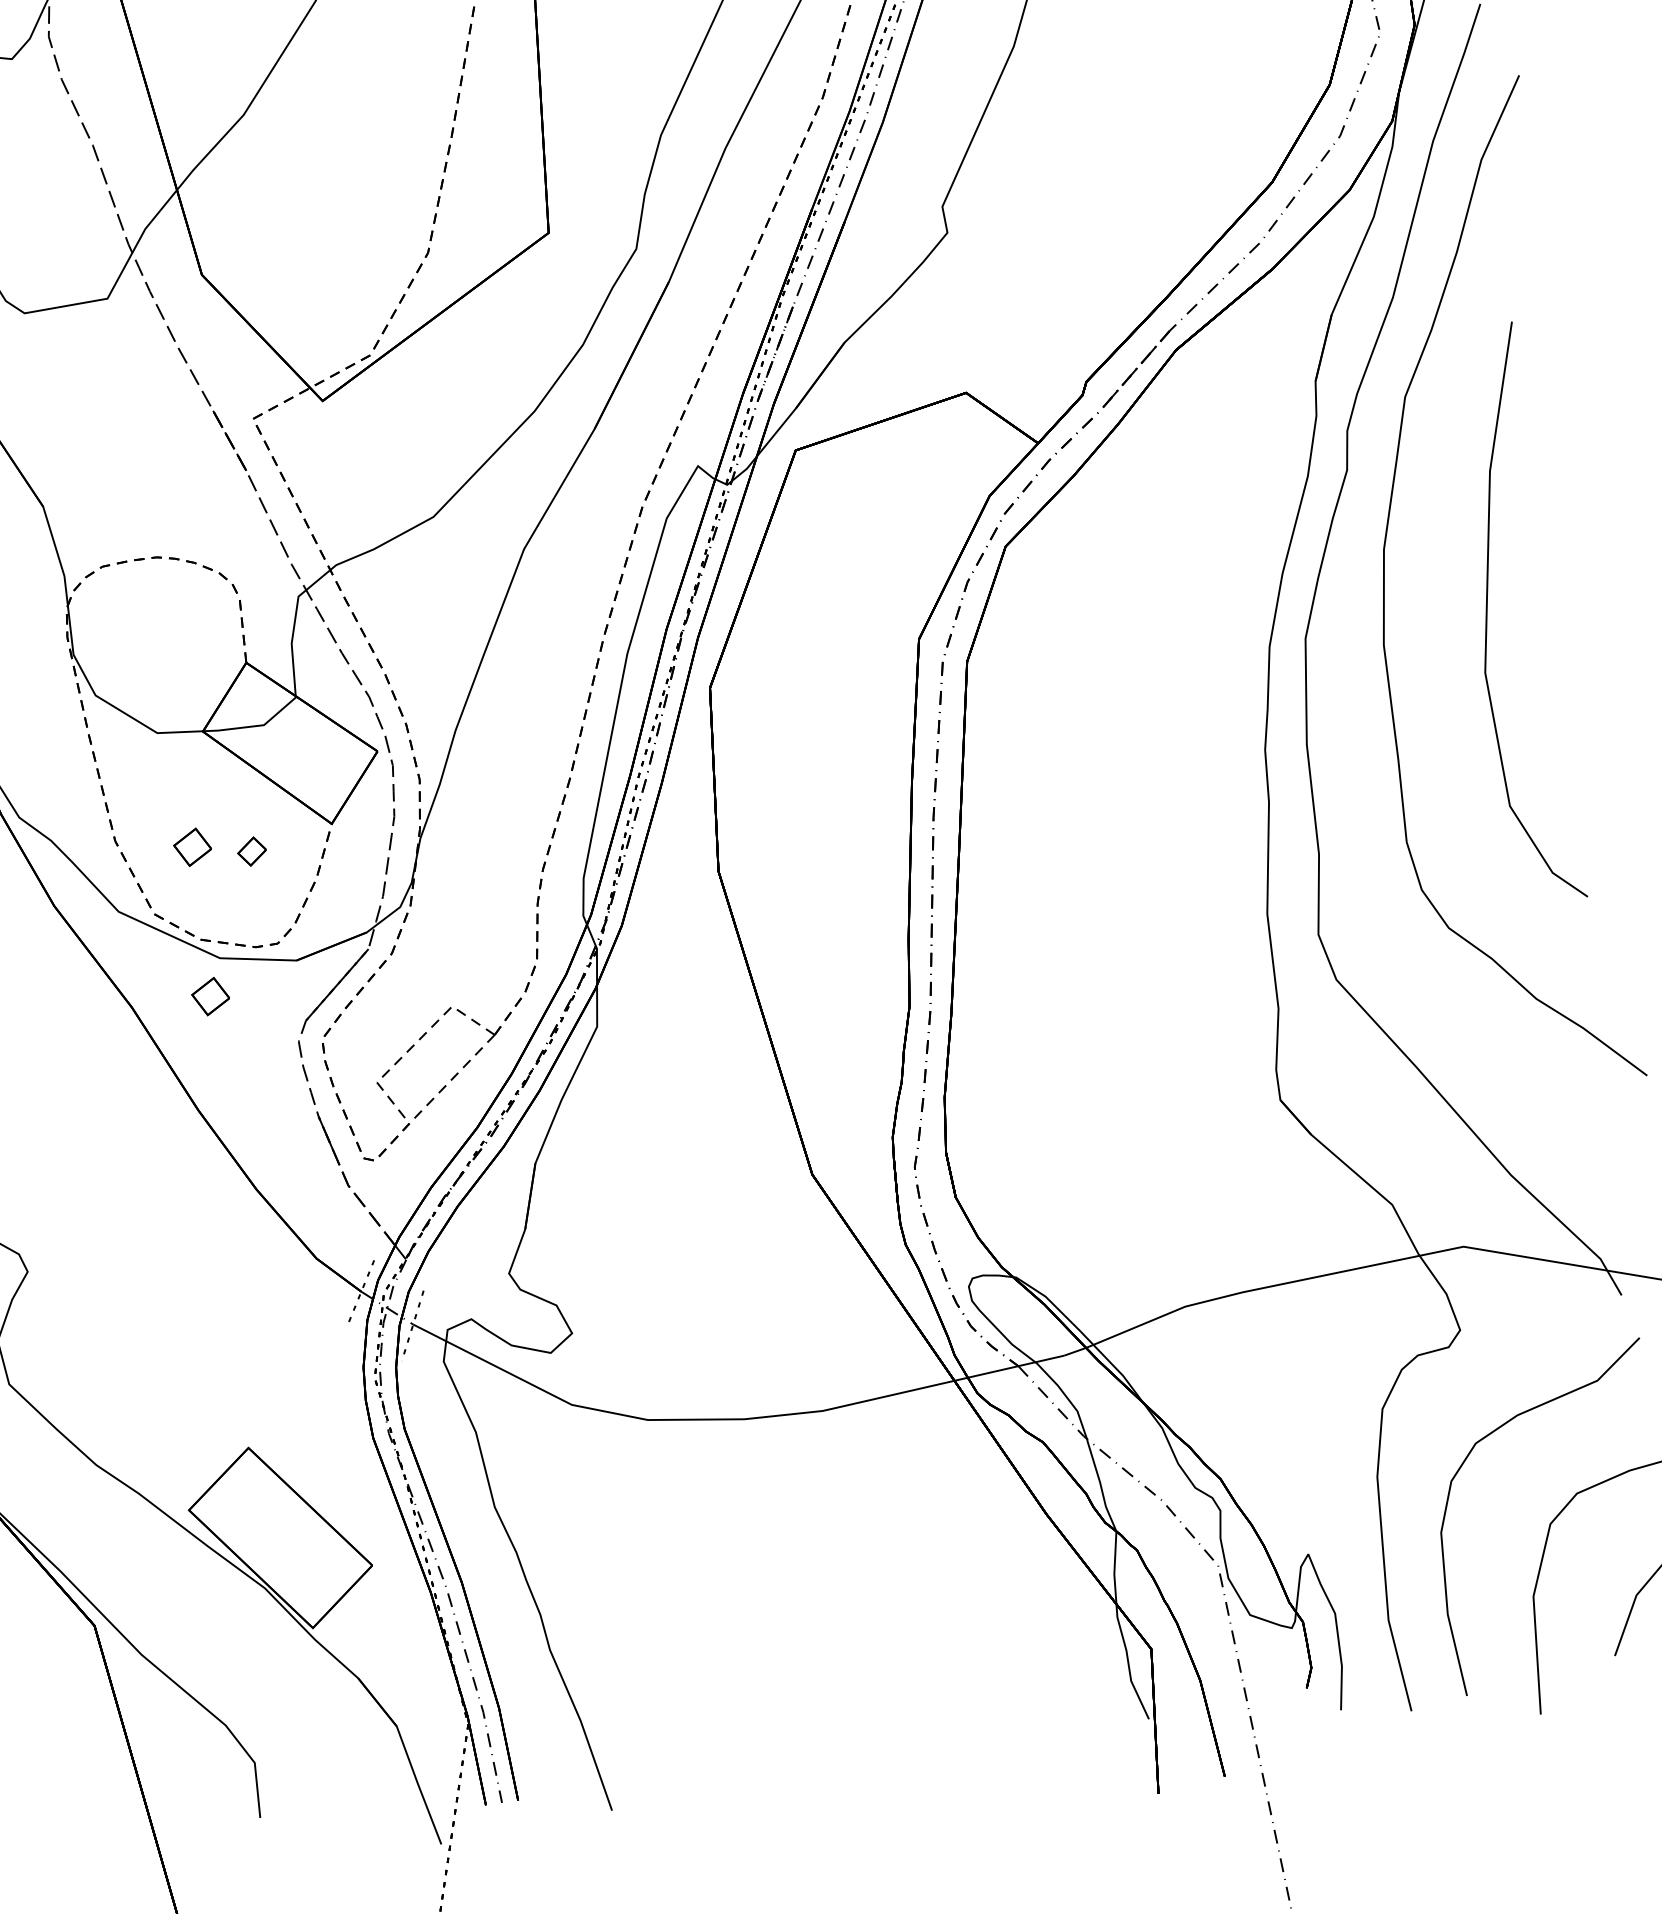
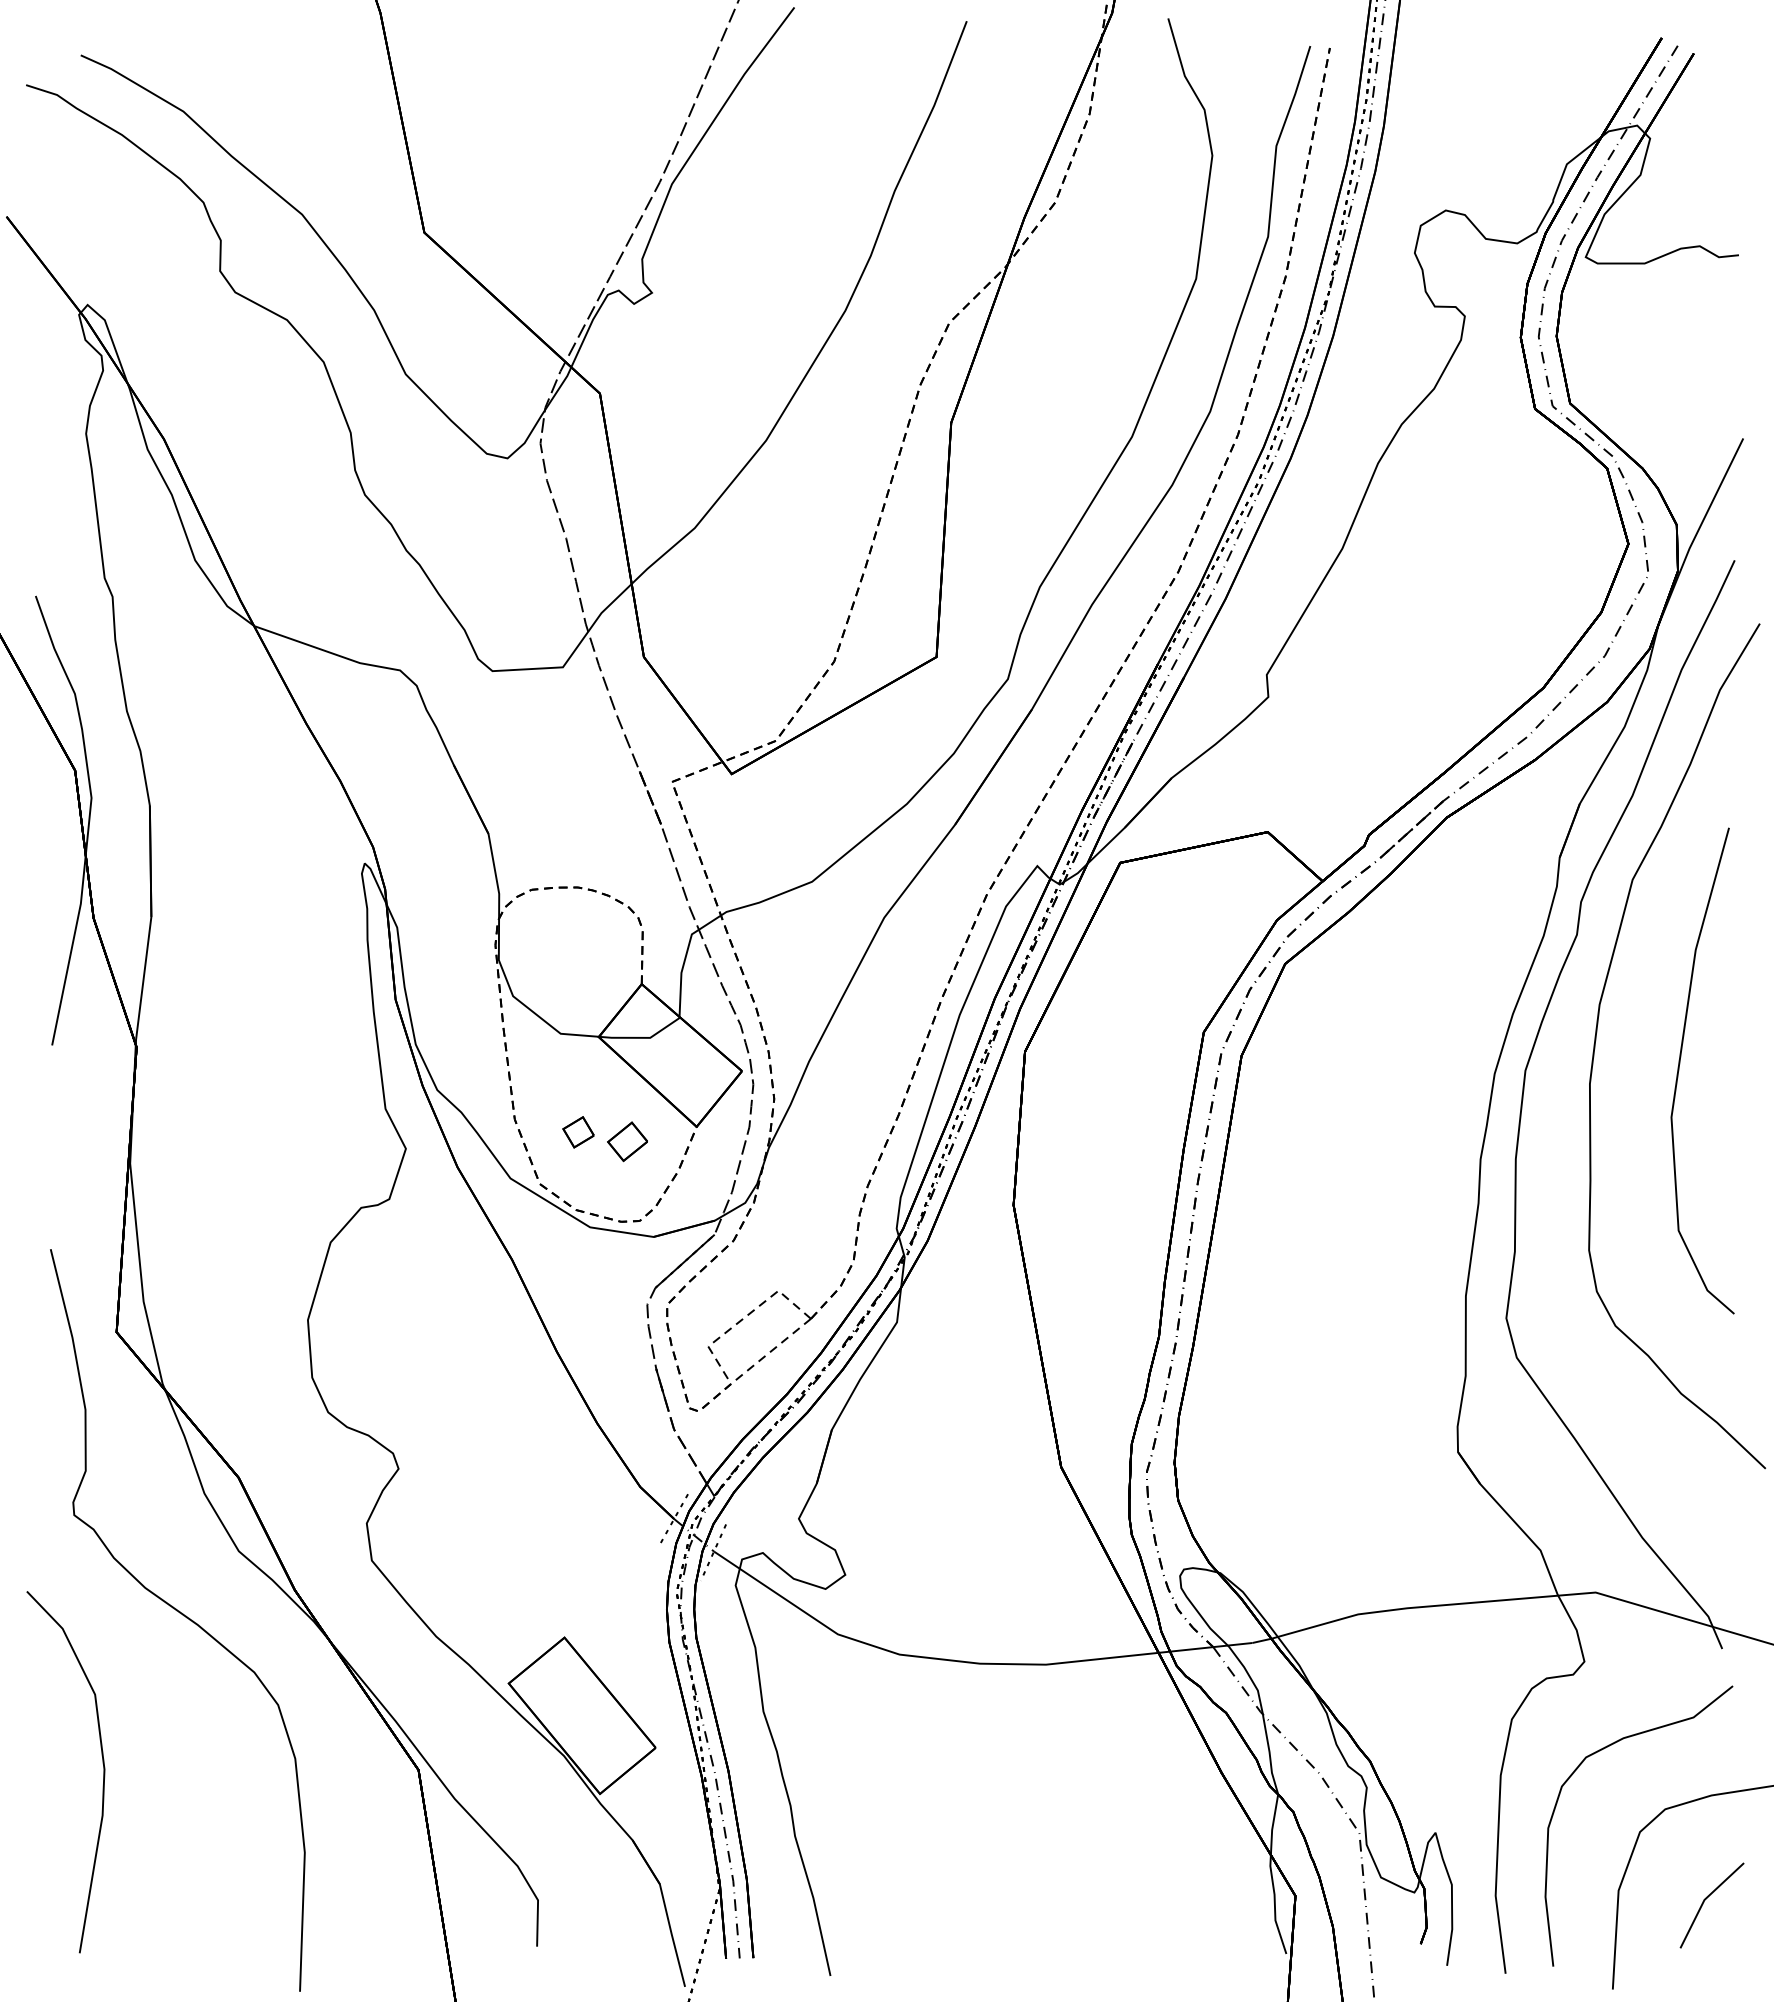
part: (251, 851) -> (627, 1141), size x1.67
part: (210, 996) -> (578, 1258), removed

